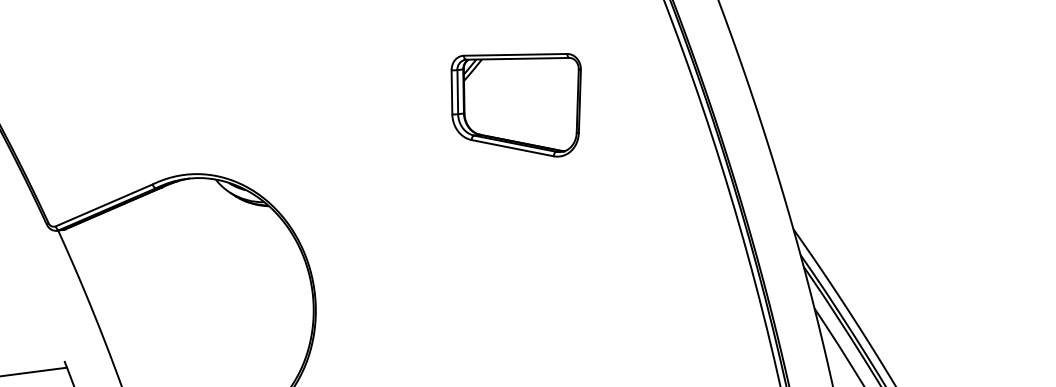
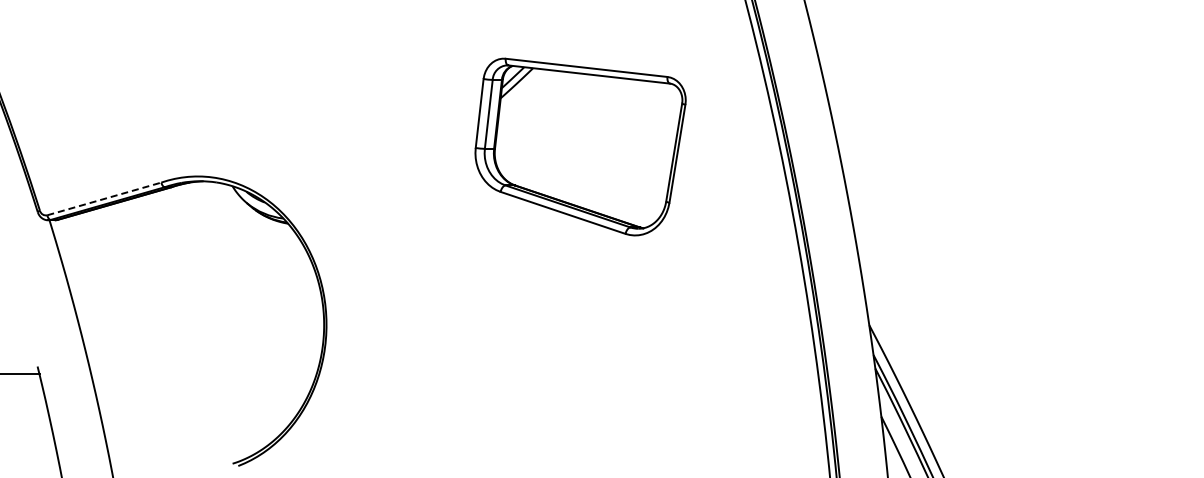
part: (518, 105) -> (580, 147), size x1.4
line: (104, 205) -> (104, 198), solid -> dashed

